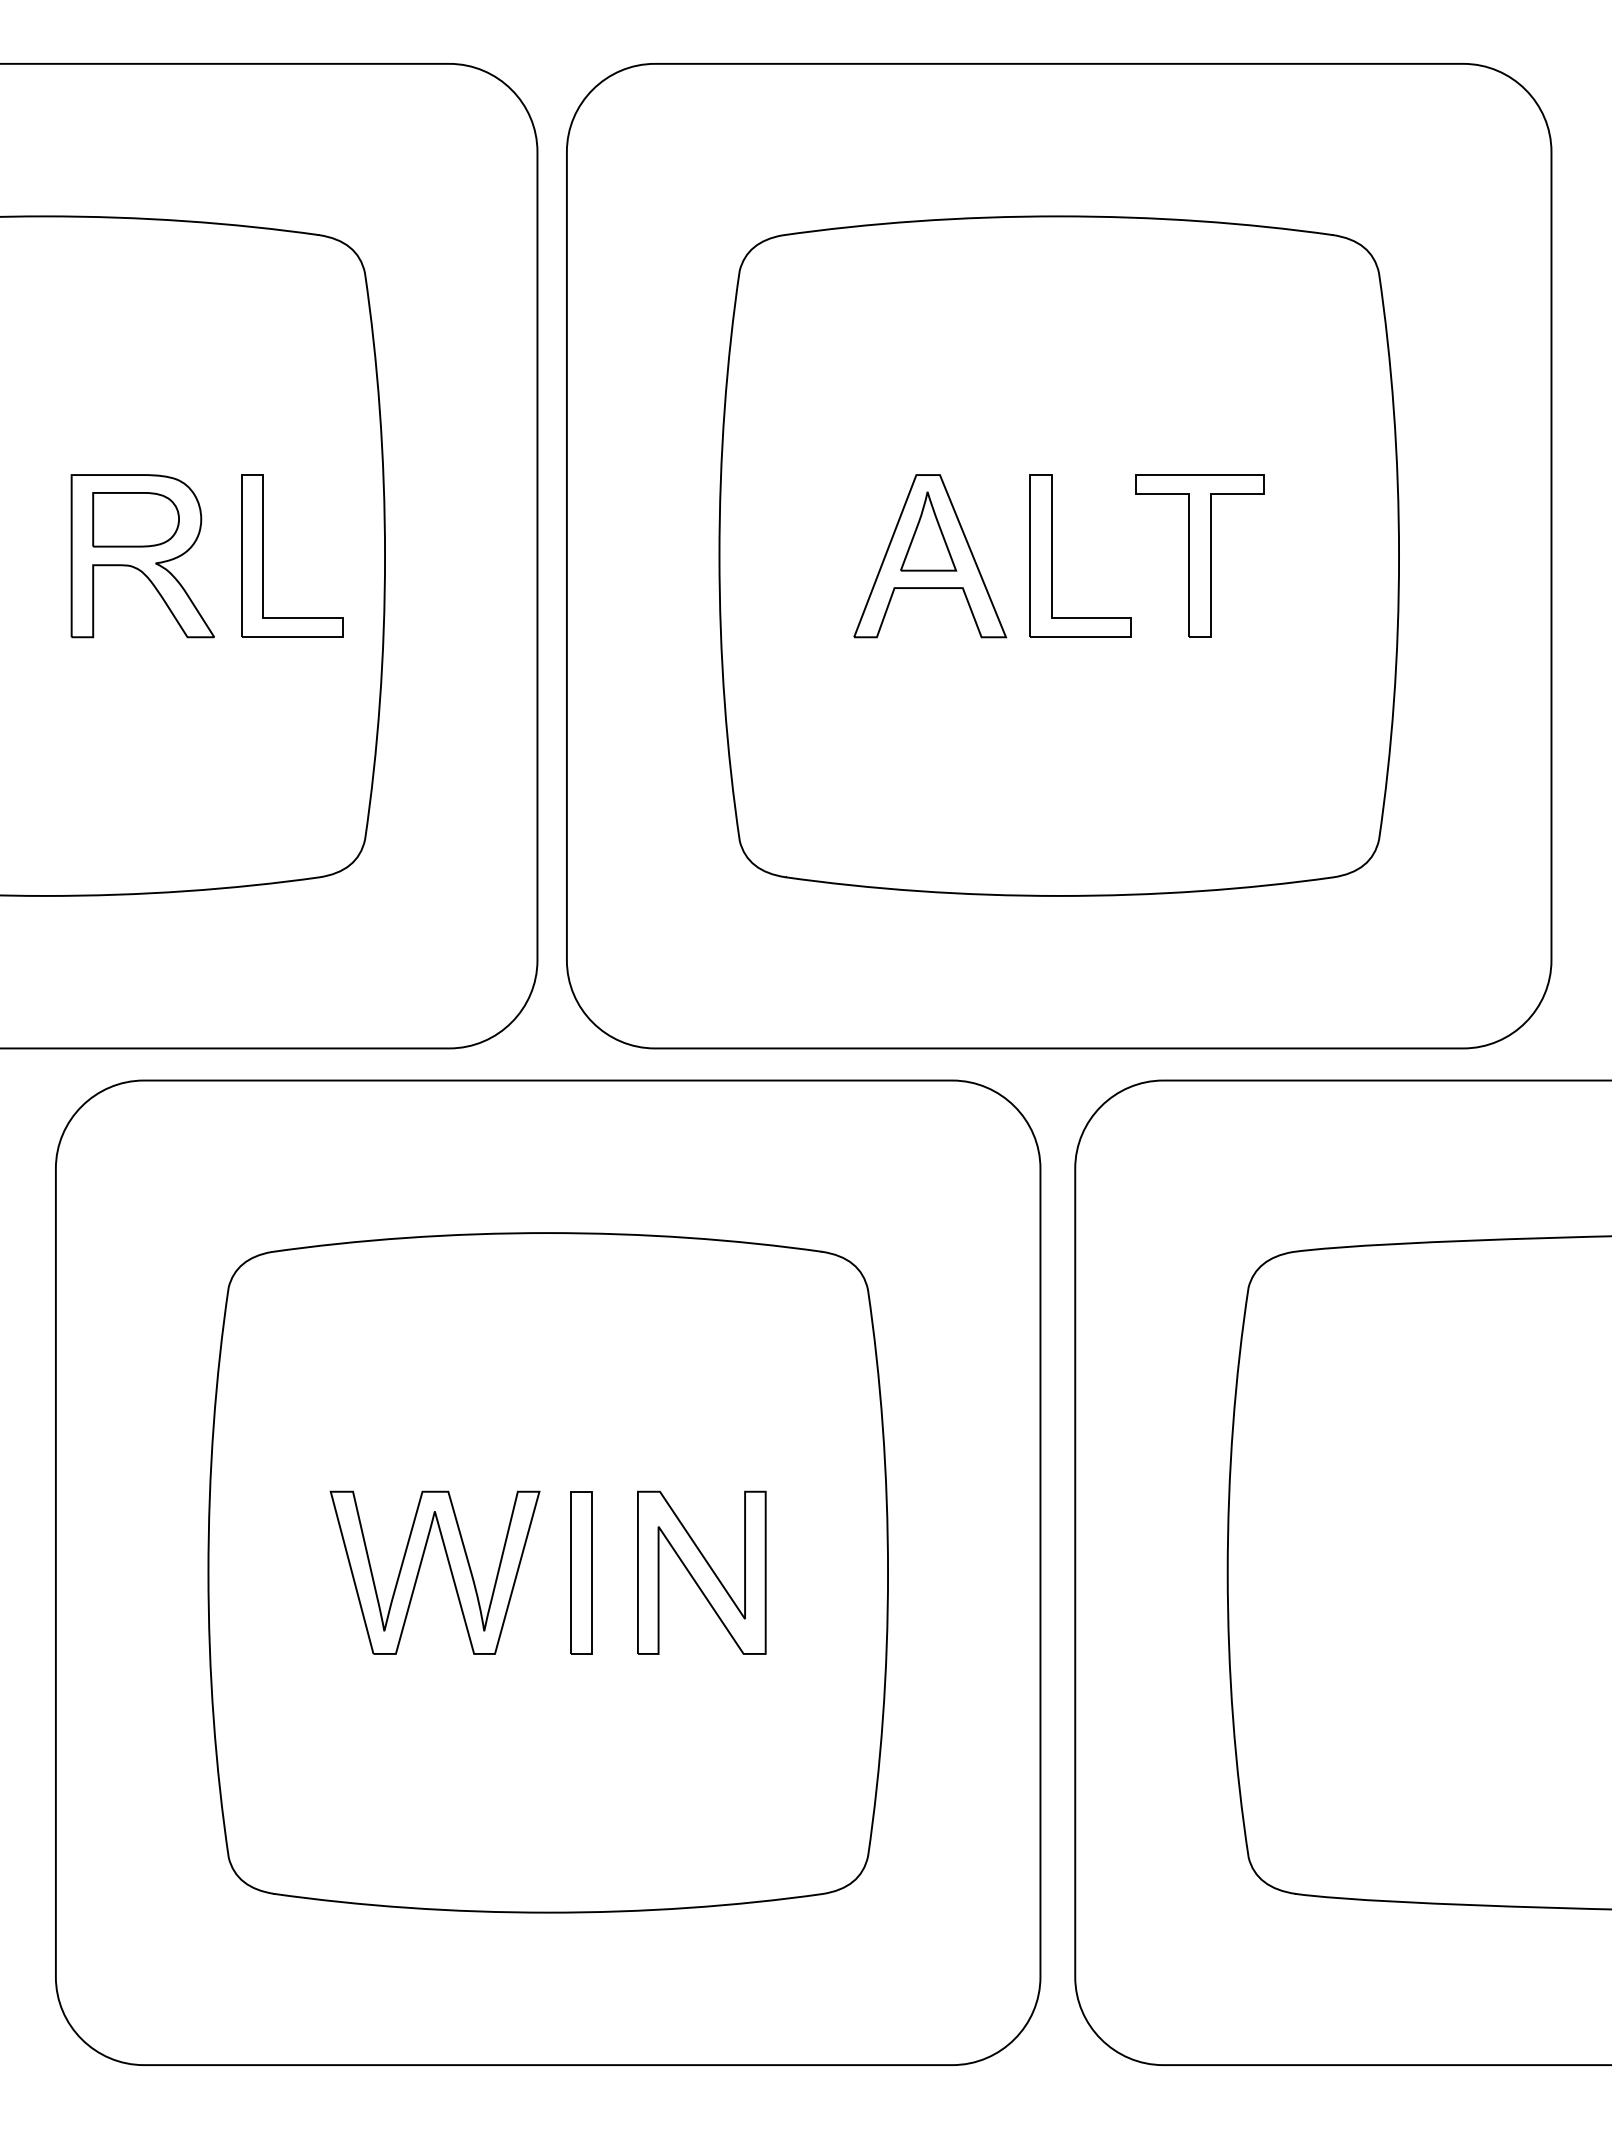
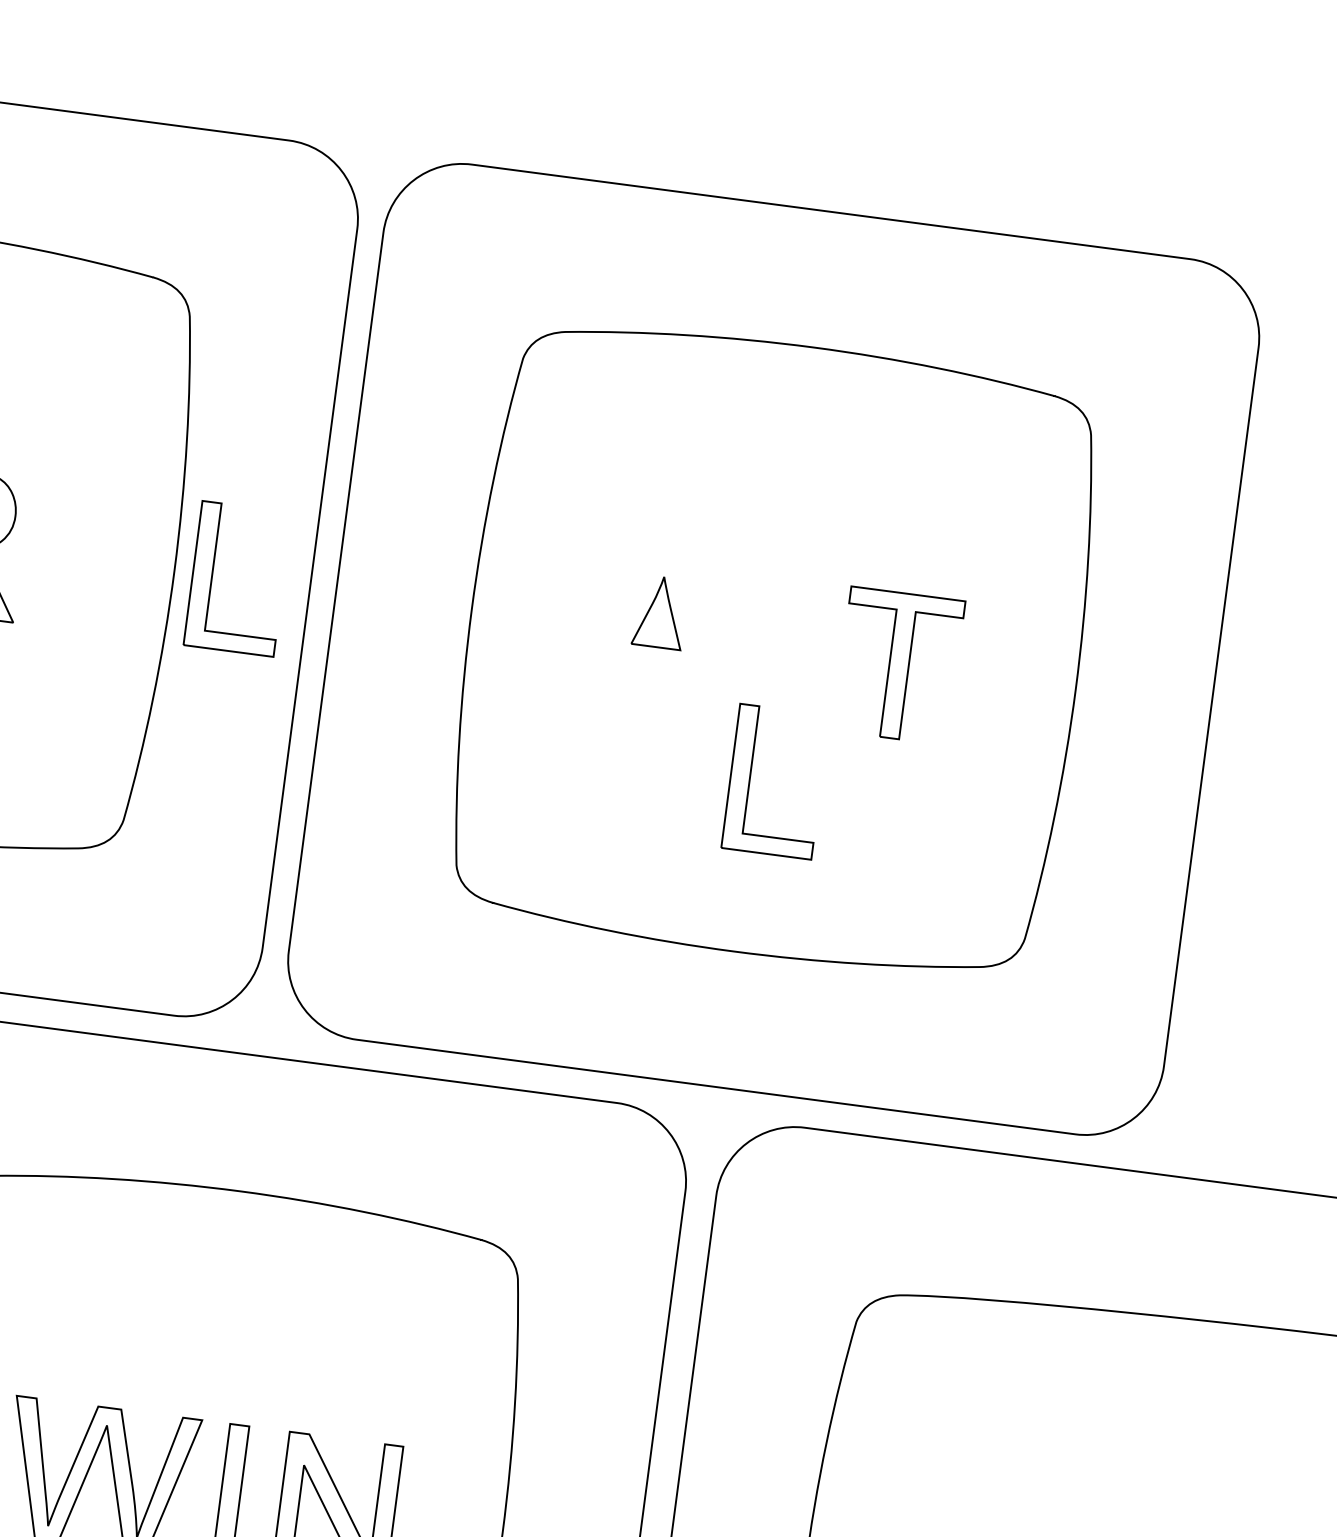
part: (263, 555) -> (212, 574), moved
part: (1052, 555) -> (750, 777), moved
part: (930, 556) -> (659, 634), removed

